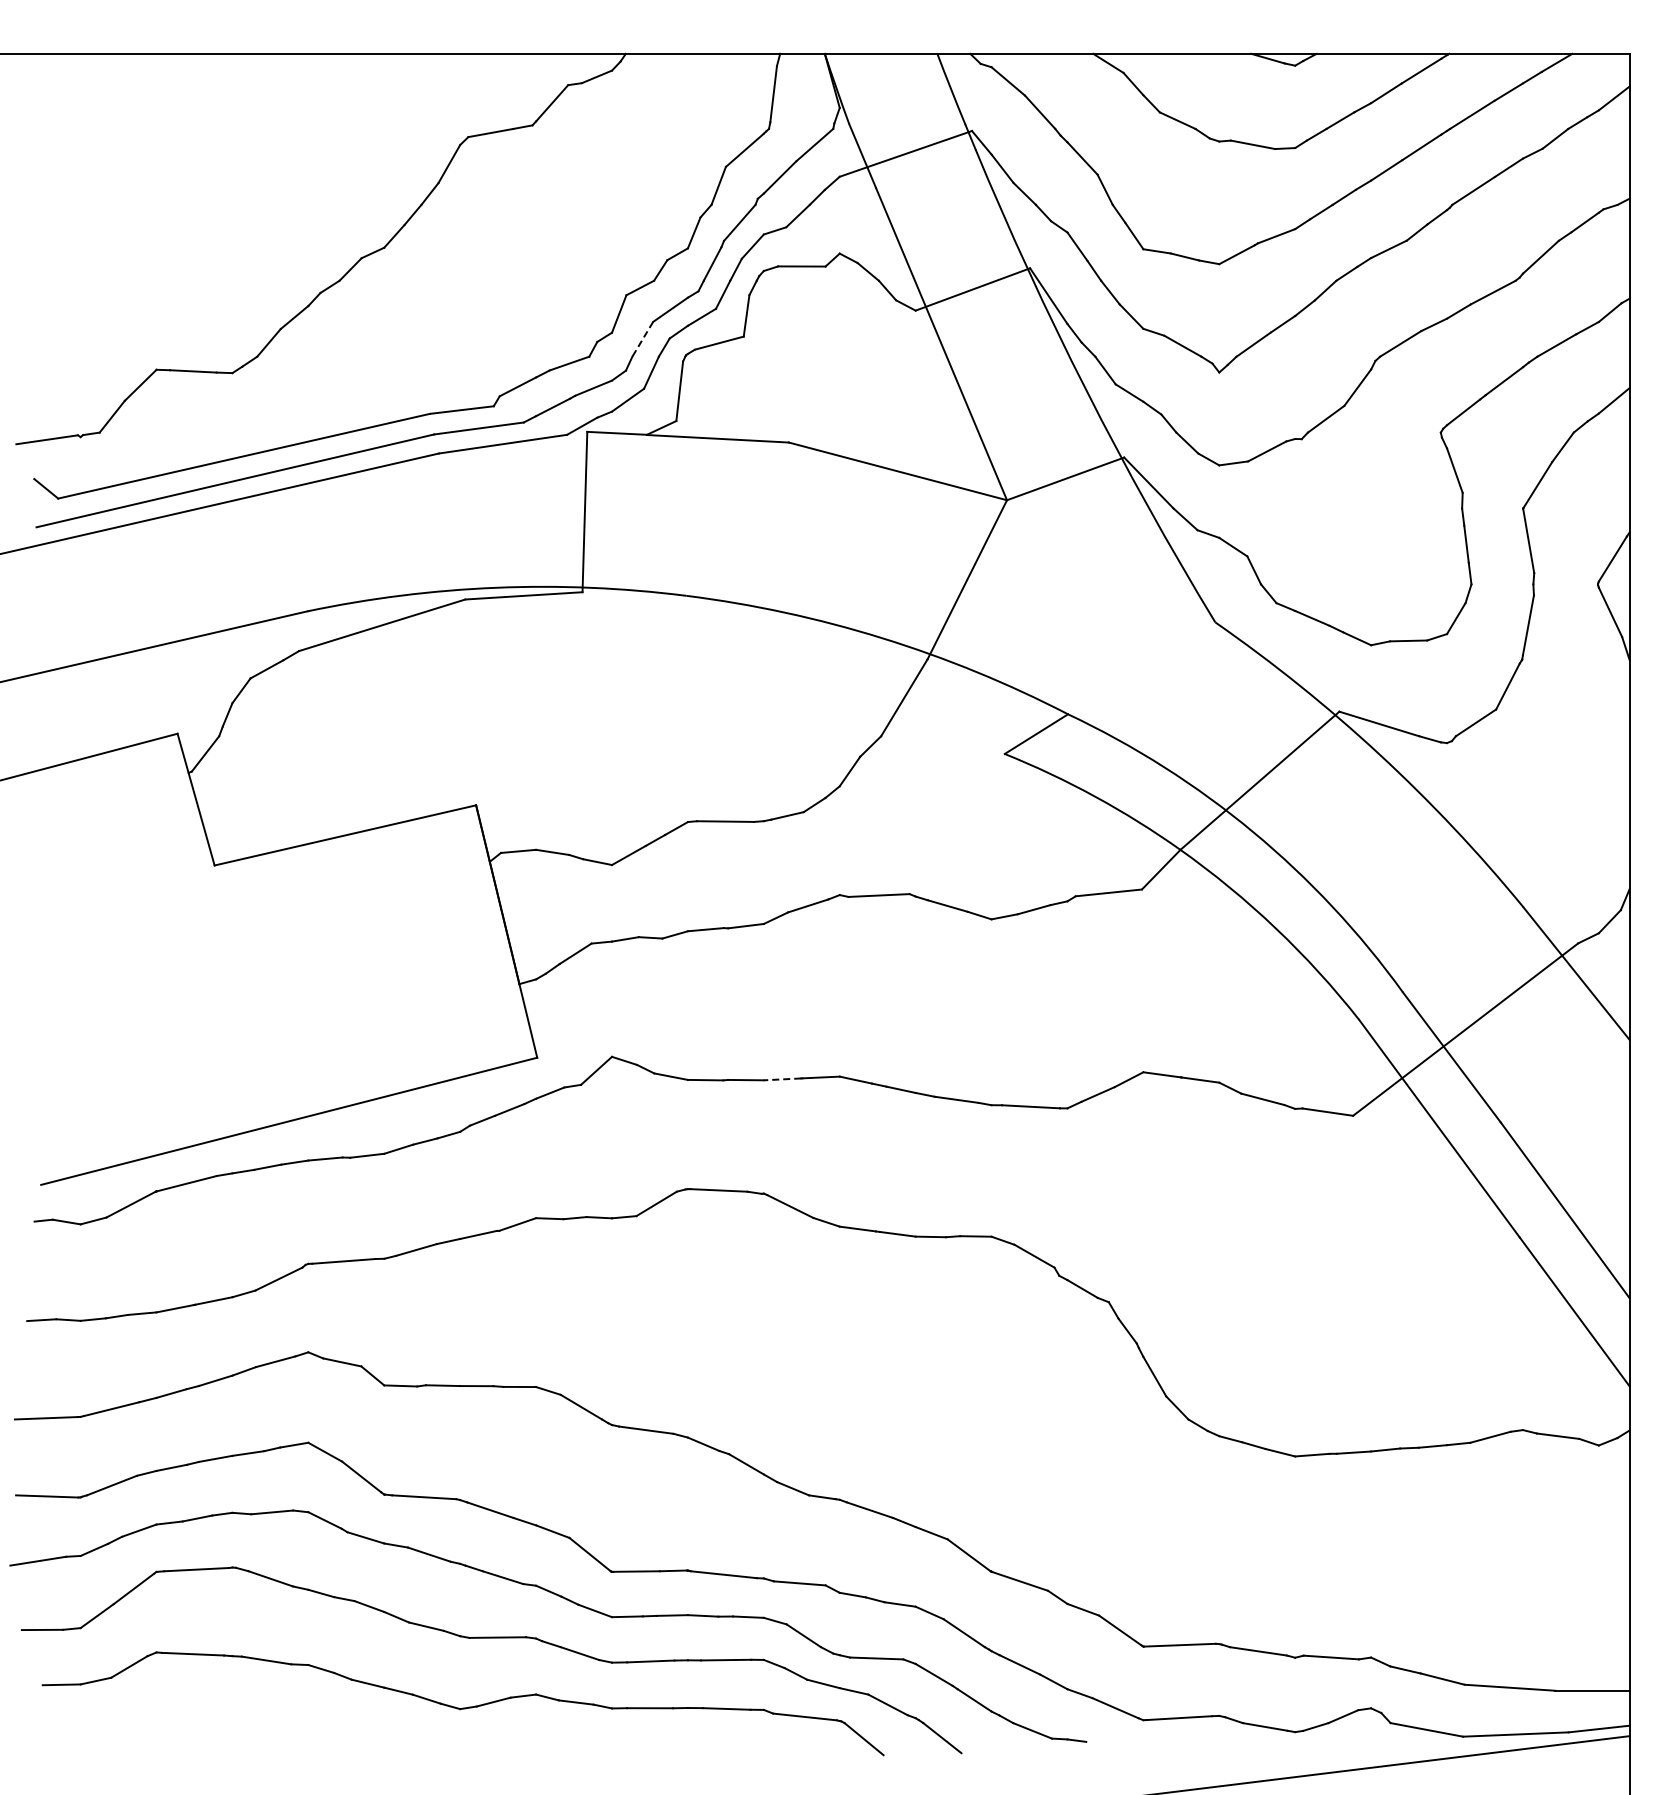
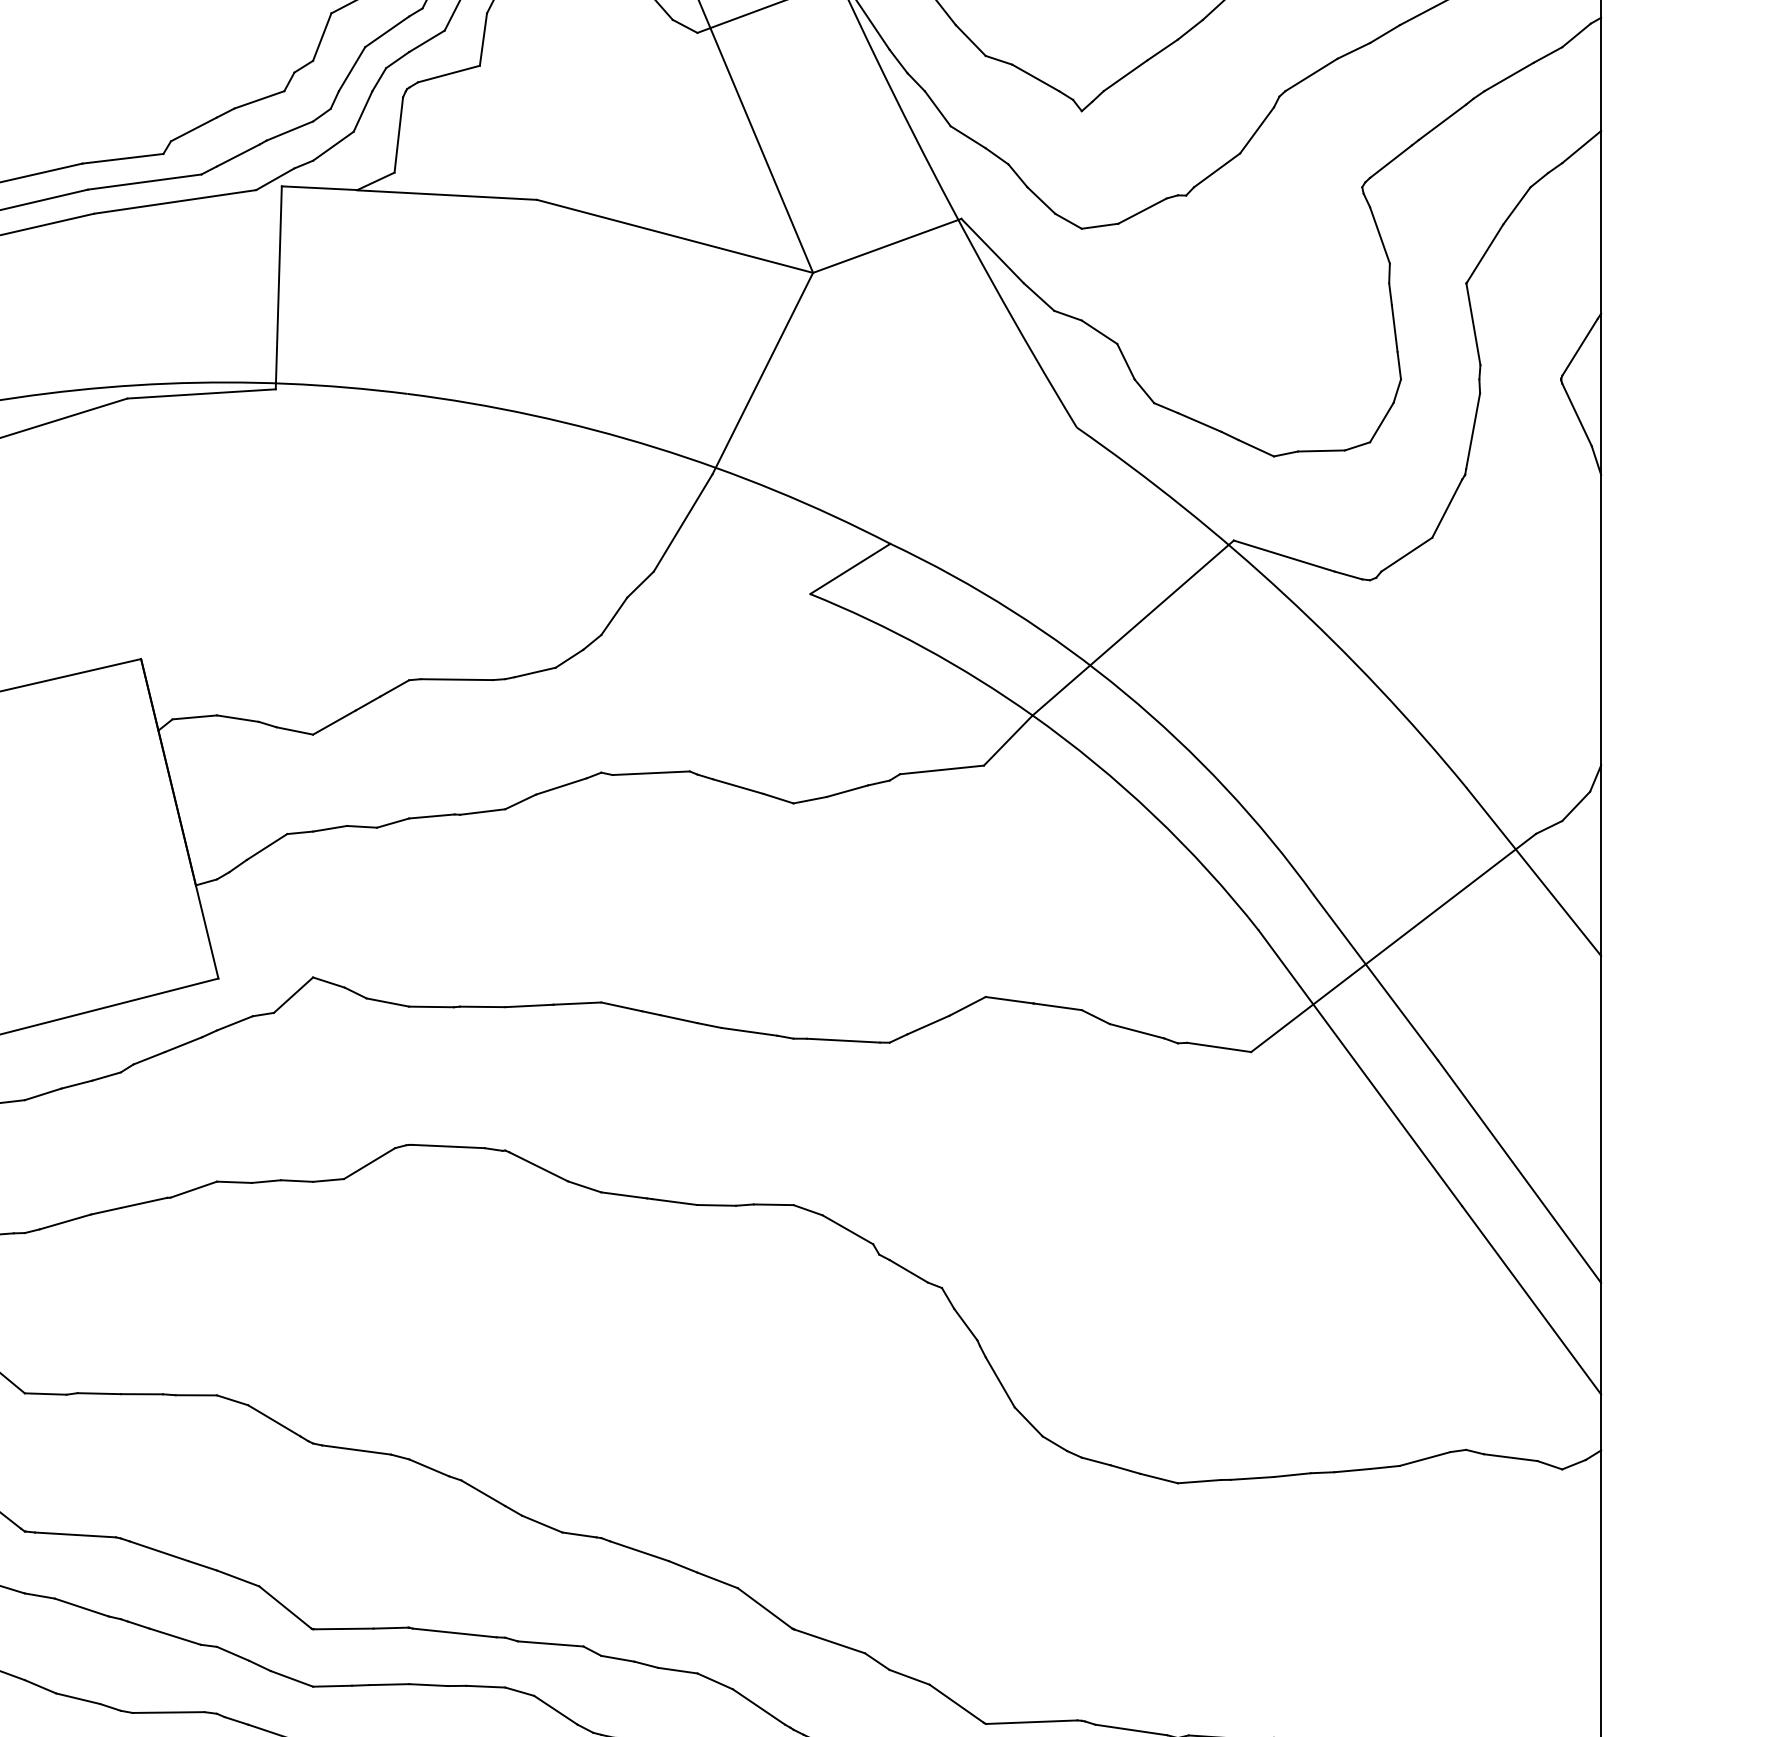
line: (642, 339) -> (351, 69), dashed -> solid
line: (782, 1079) -> (528, 1006), dashed -> solid

